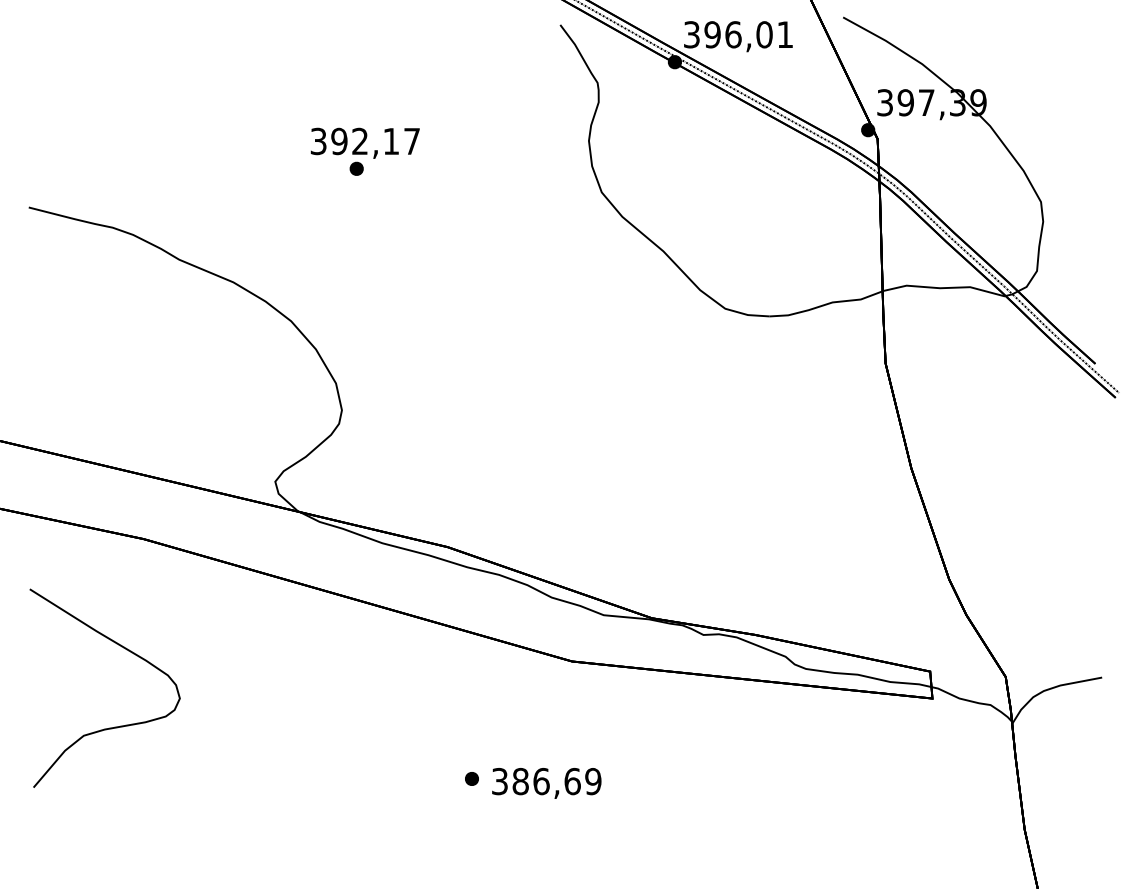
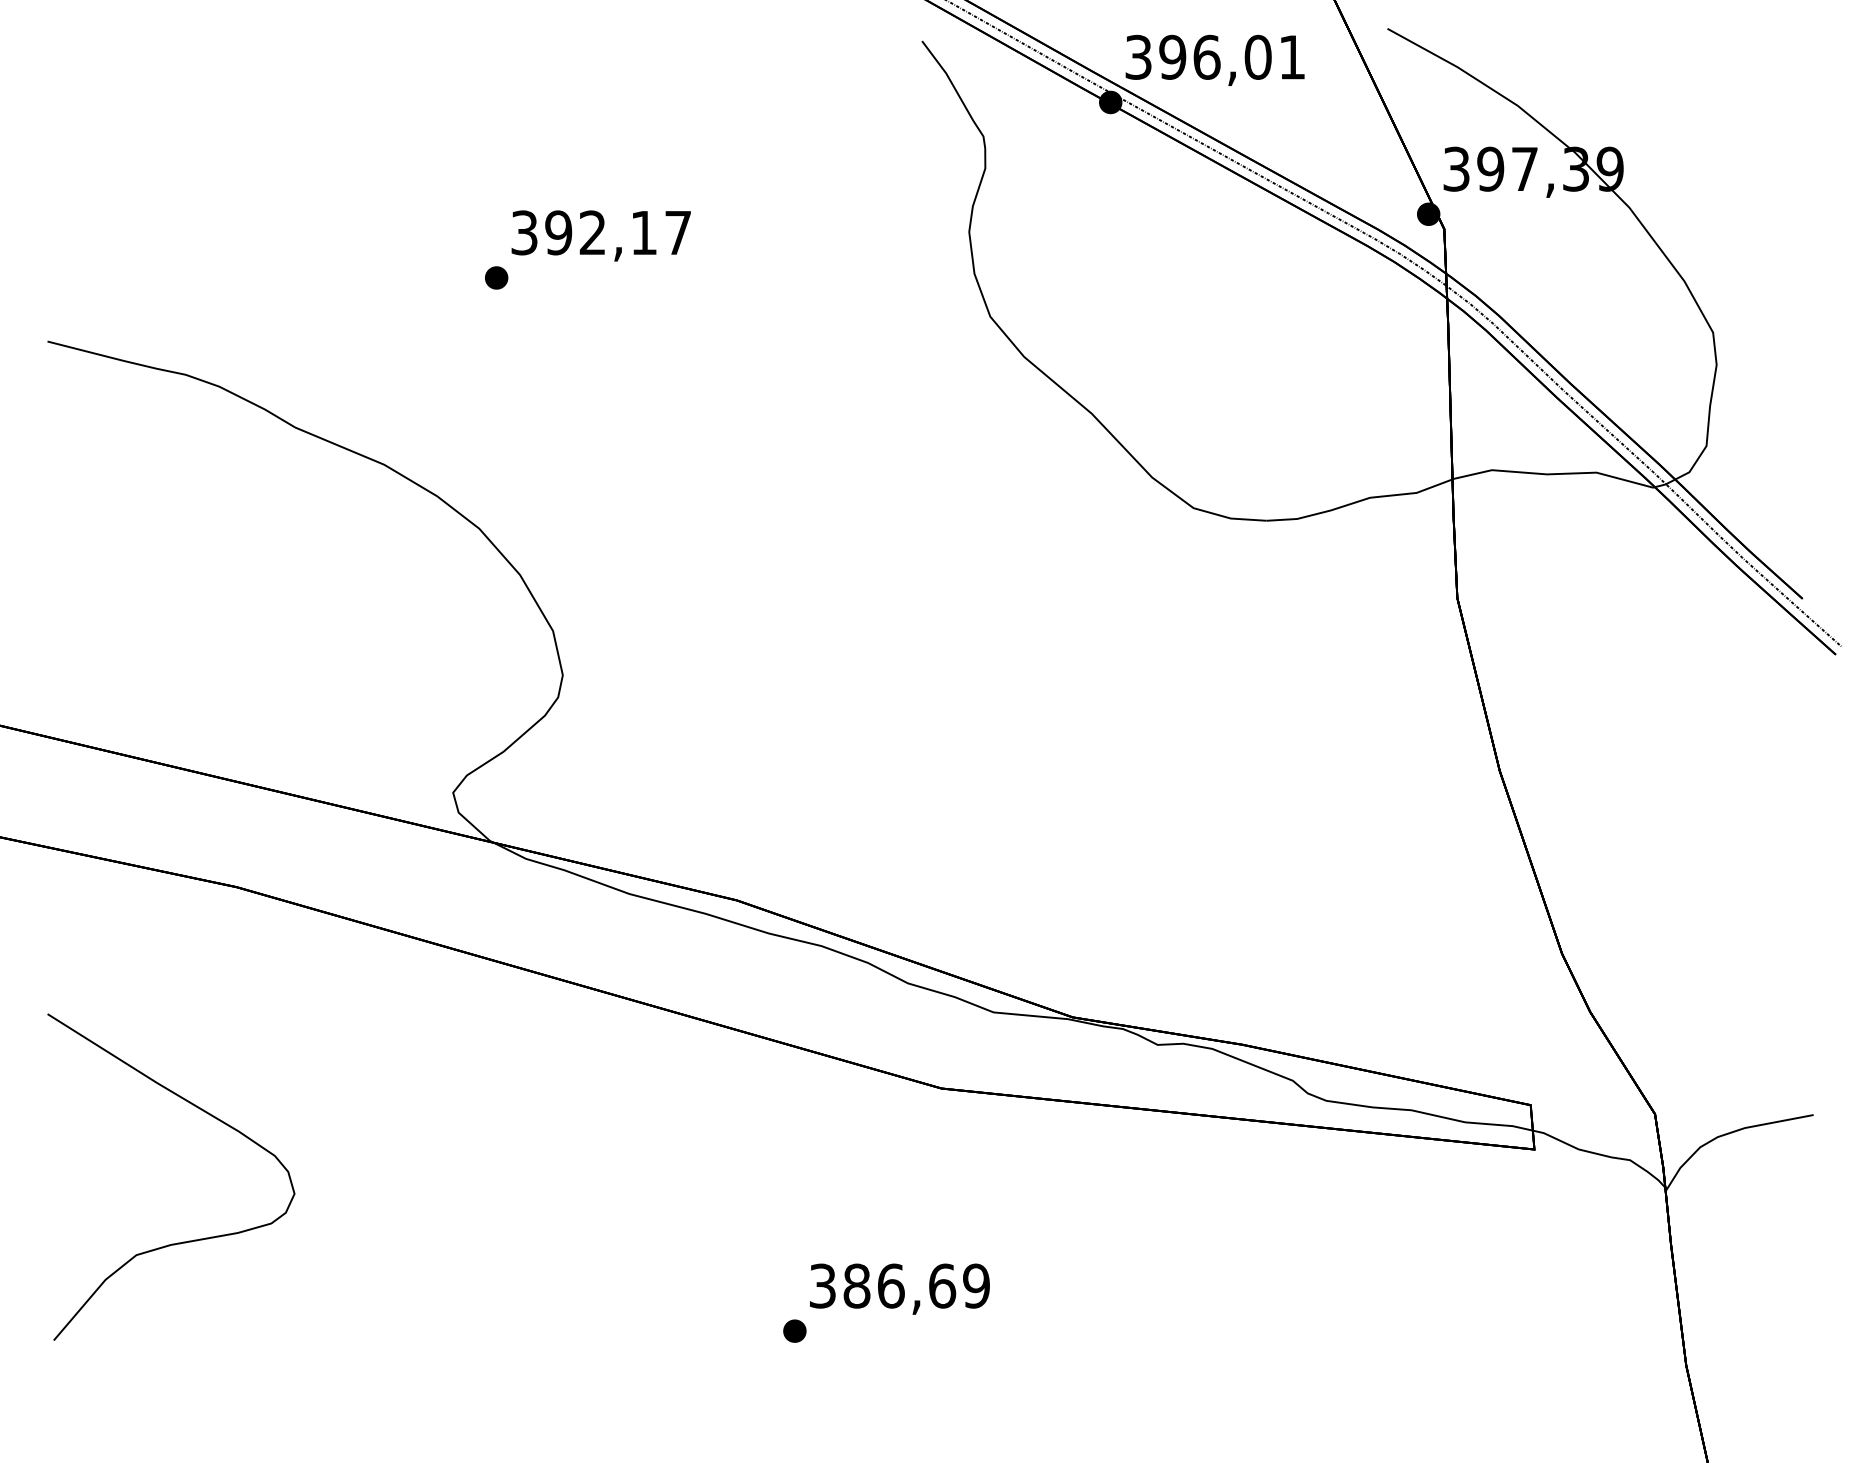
part: (356, 168) -> (496, 277), moved
curve: (114, 726) -> (186, 1239), moved
part: (471, 778) -> (794, 1330), moved

